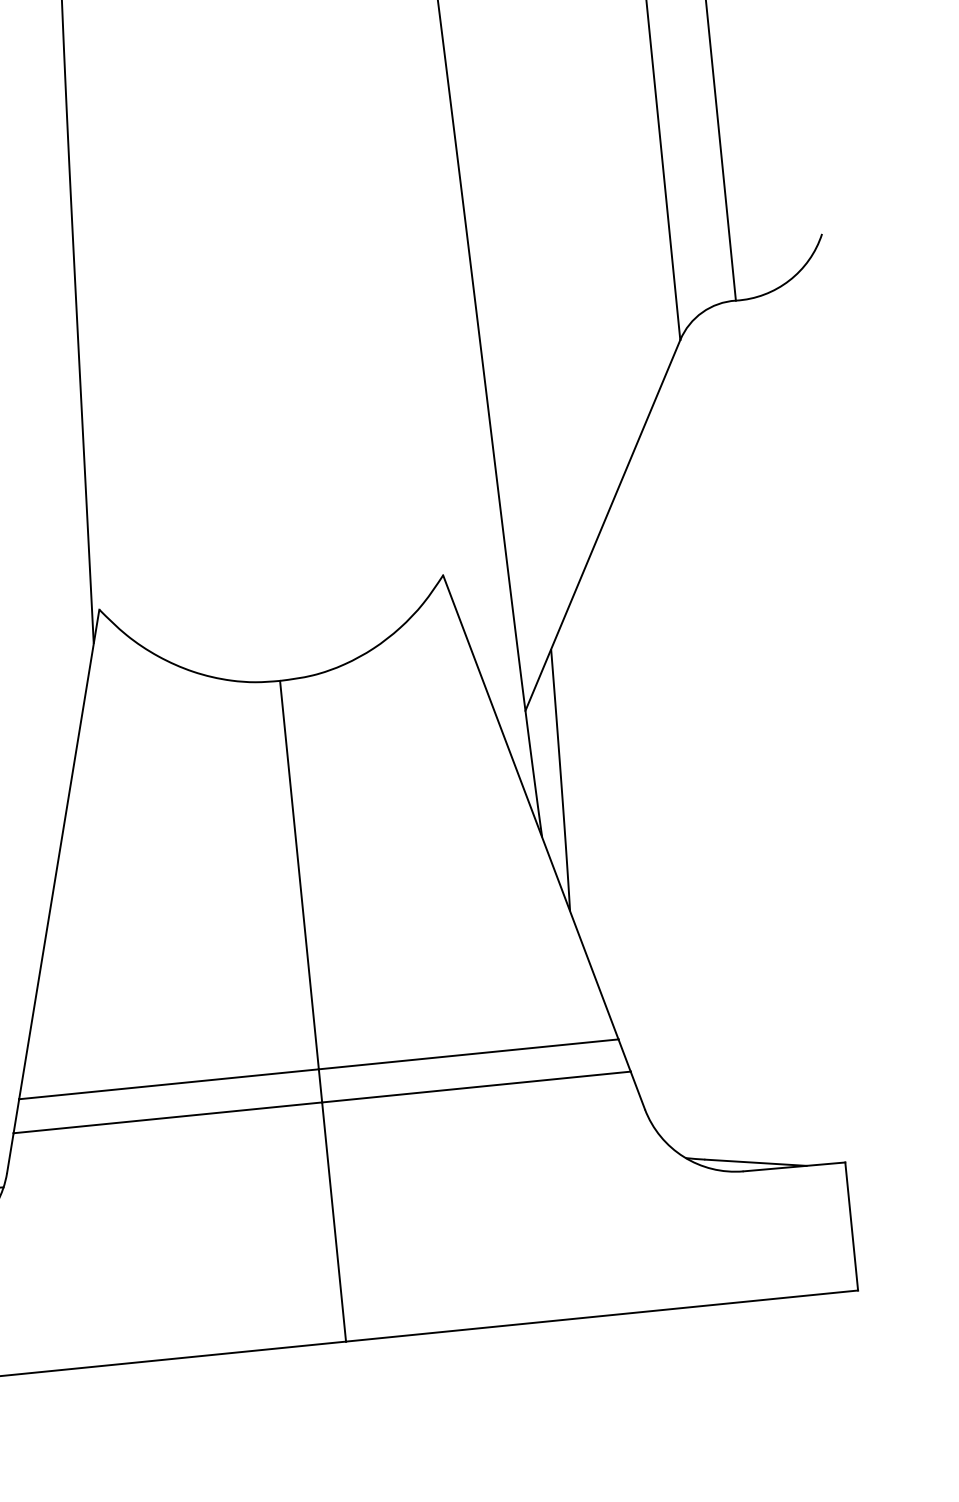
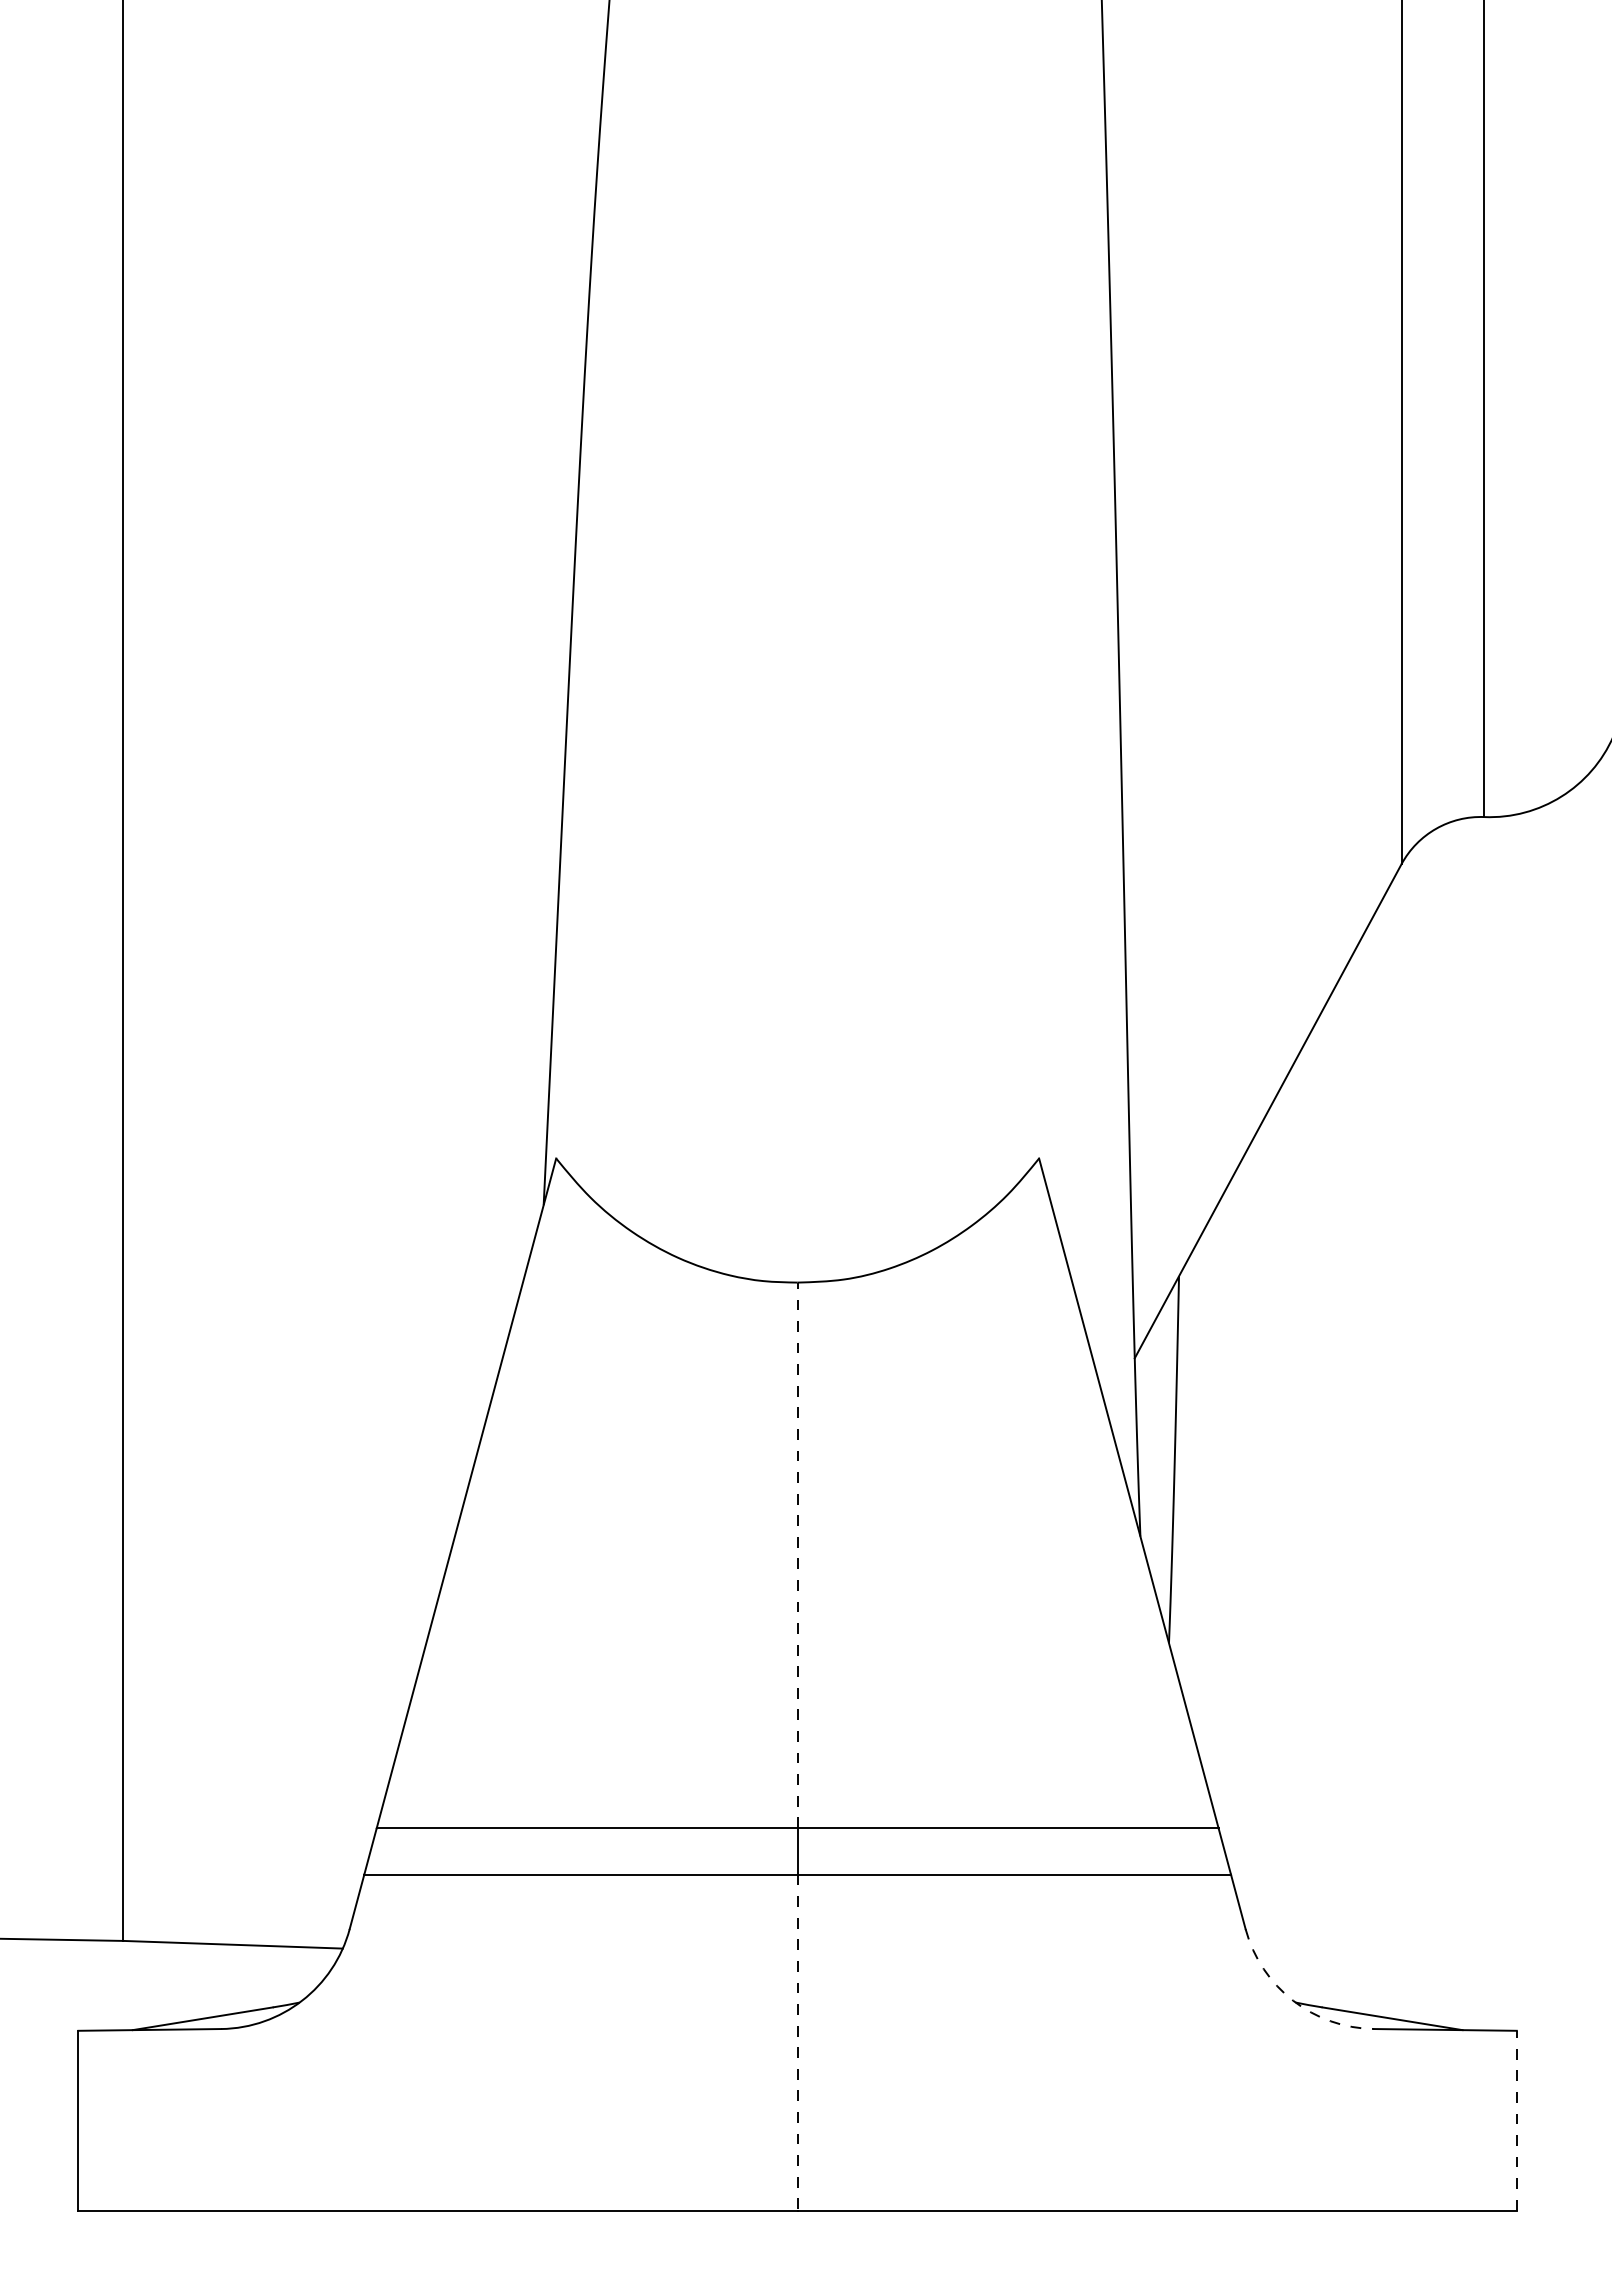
line: (299, 875) -> (797, 1555), solid -> dashed
arc: (684, 1156) -> (1293, 2000), solid -> dashed
line: (333, 1221) -> (797, 2042), solid -> dashed
line: (851, 1226) -> (1516, 2120), solid -> dashed

